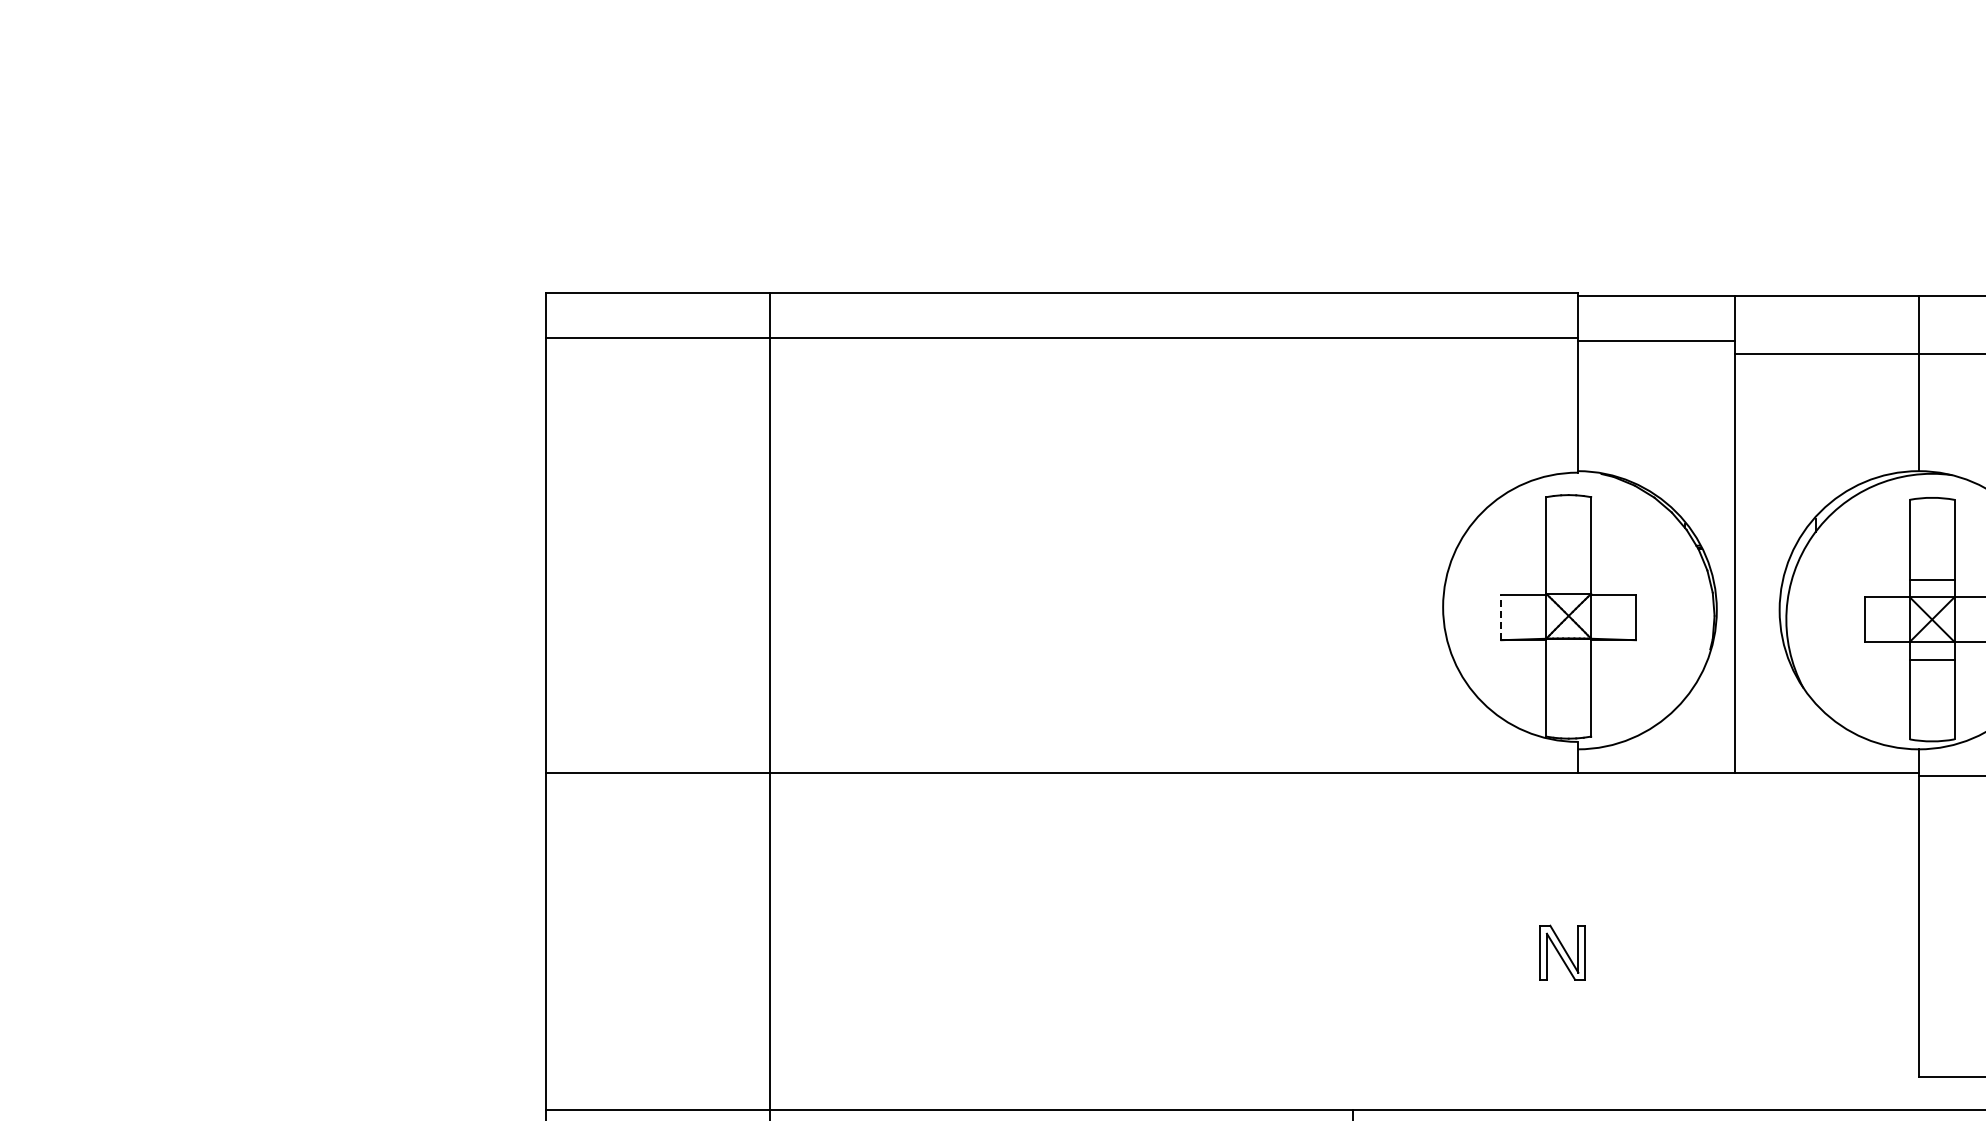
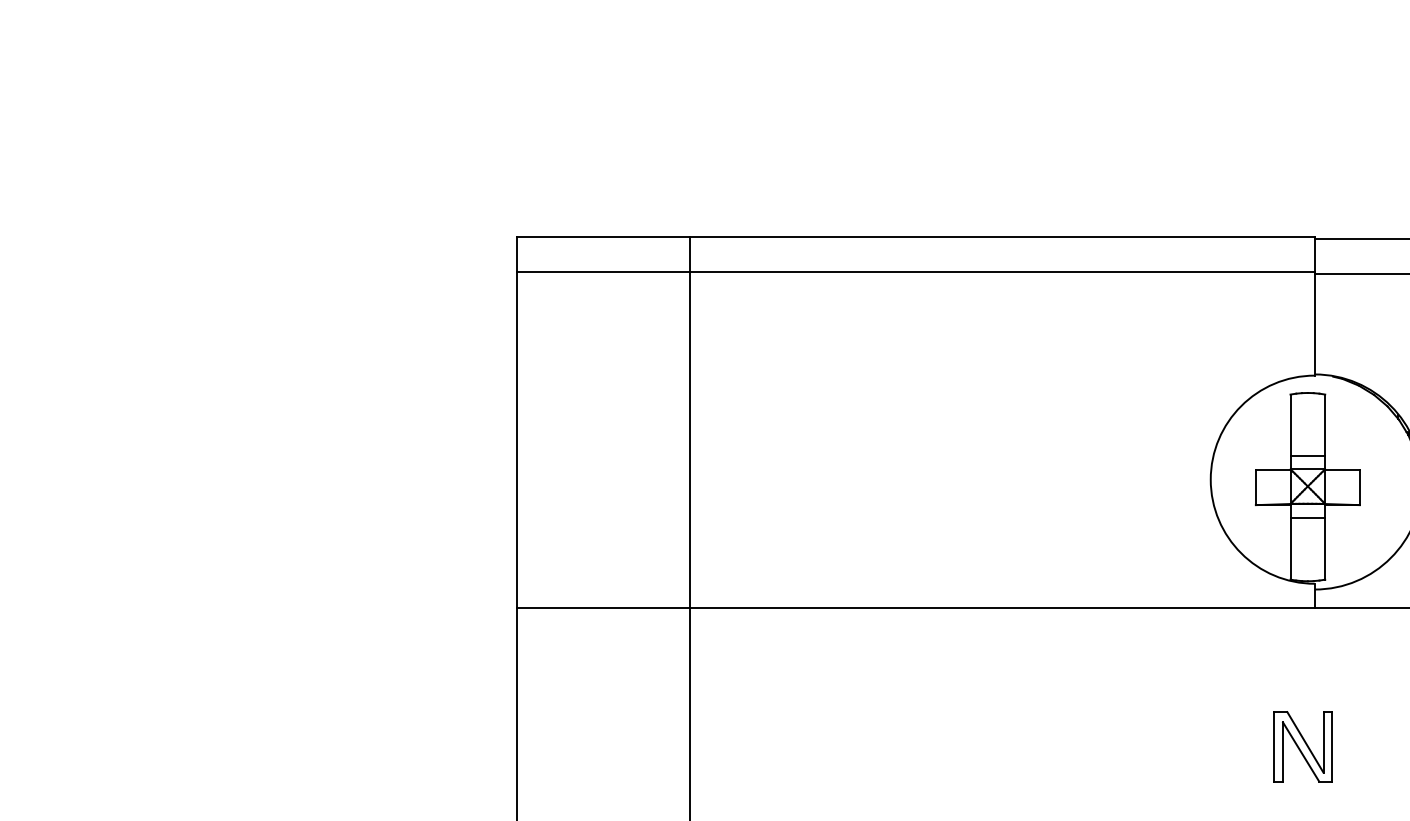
line: (1568, 576) -> (1307, 455), added
line: (1501, 617) -> (1255, 487), dashed -> solid
line: (1568, 656) -> (1307, 517), added
part: (1562, 952) -> (1303, 746), size x1.67

